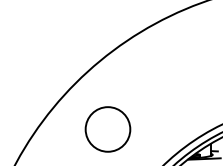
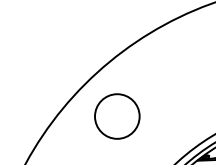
circle: (107, 129) -> (116, 116), moved

